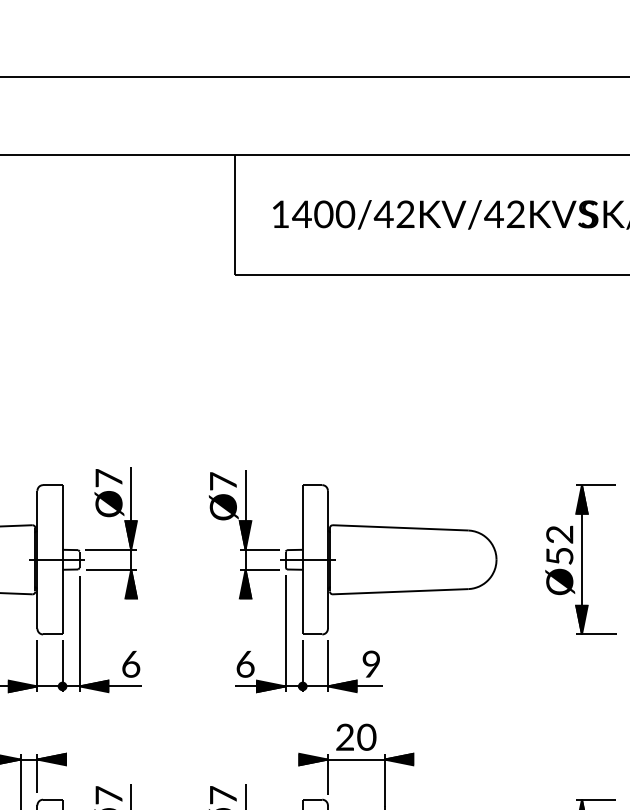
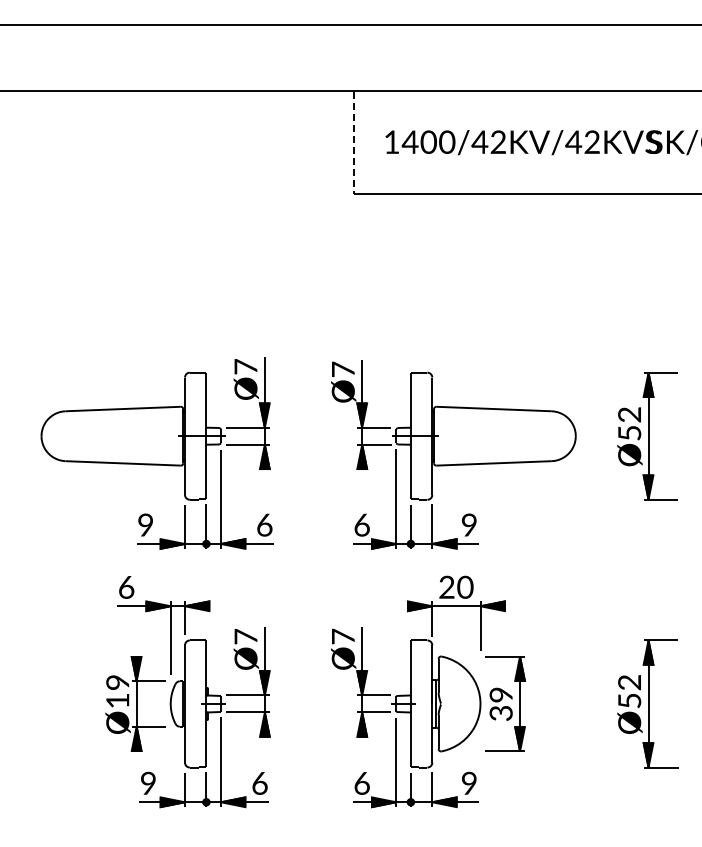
line: (235, 215) -> (353, 143), solid -> dashed

